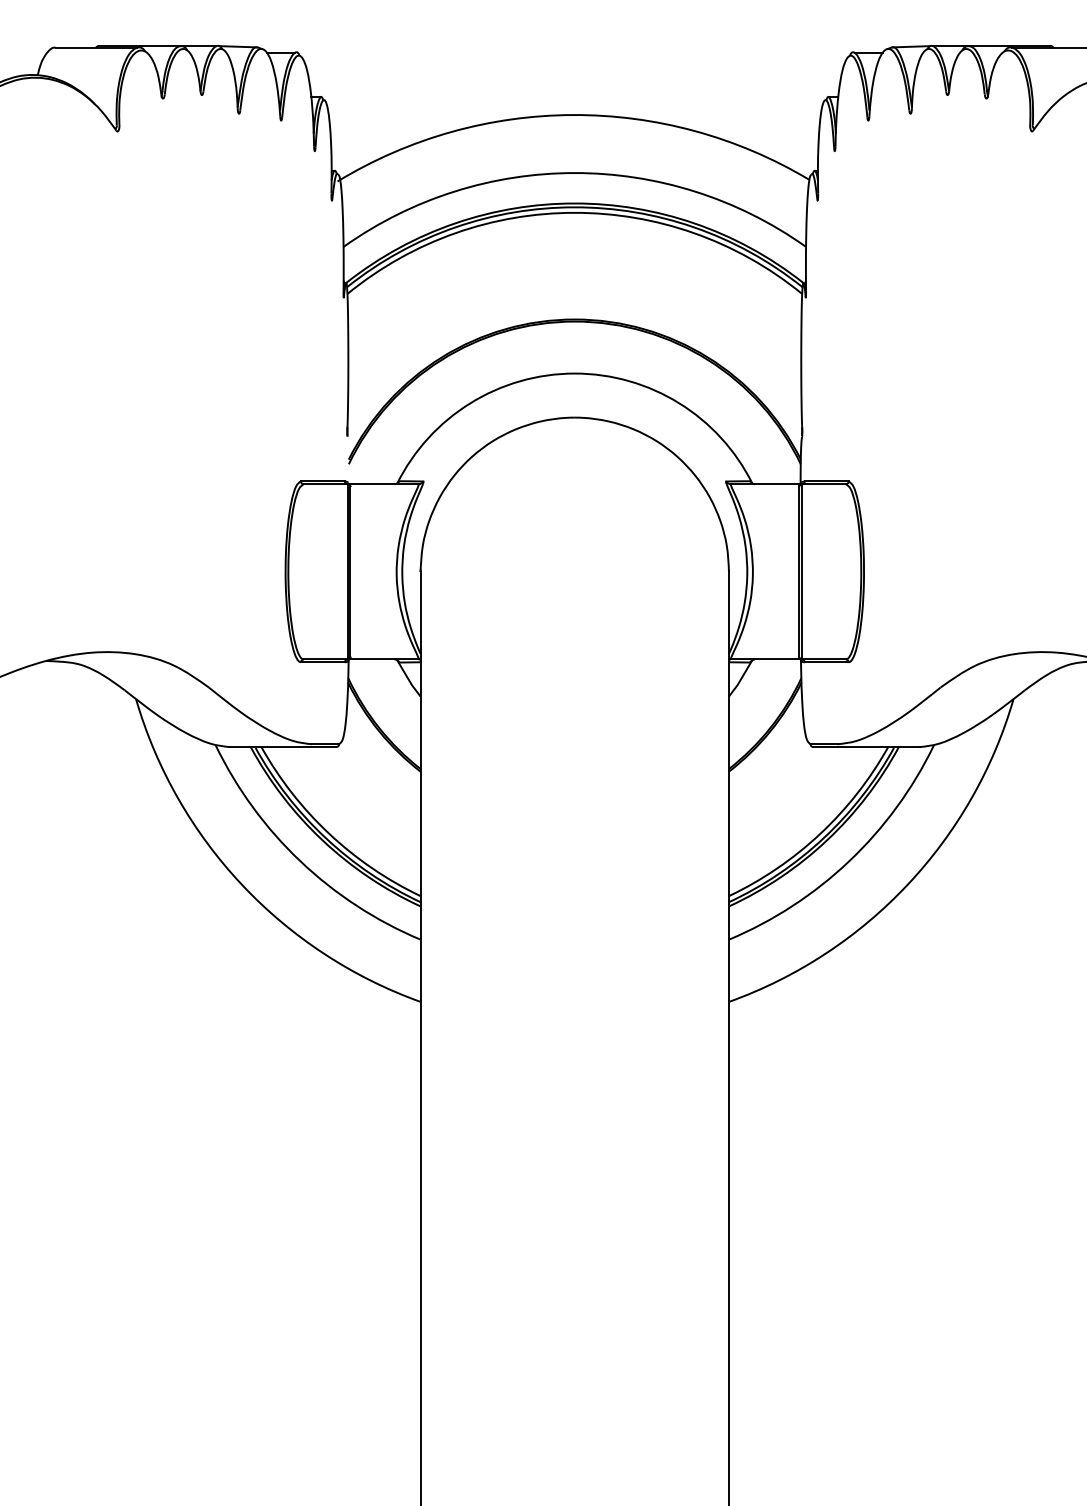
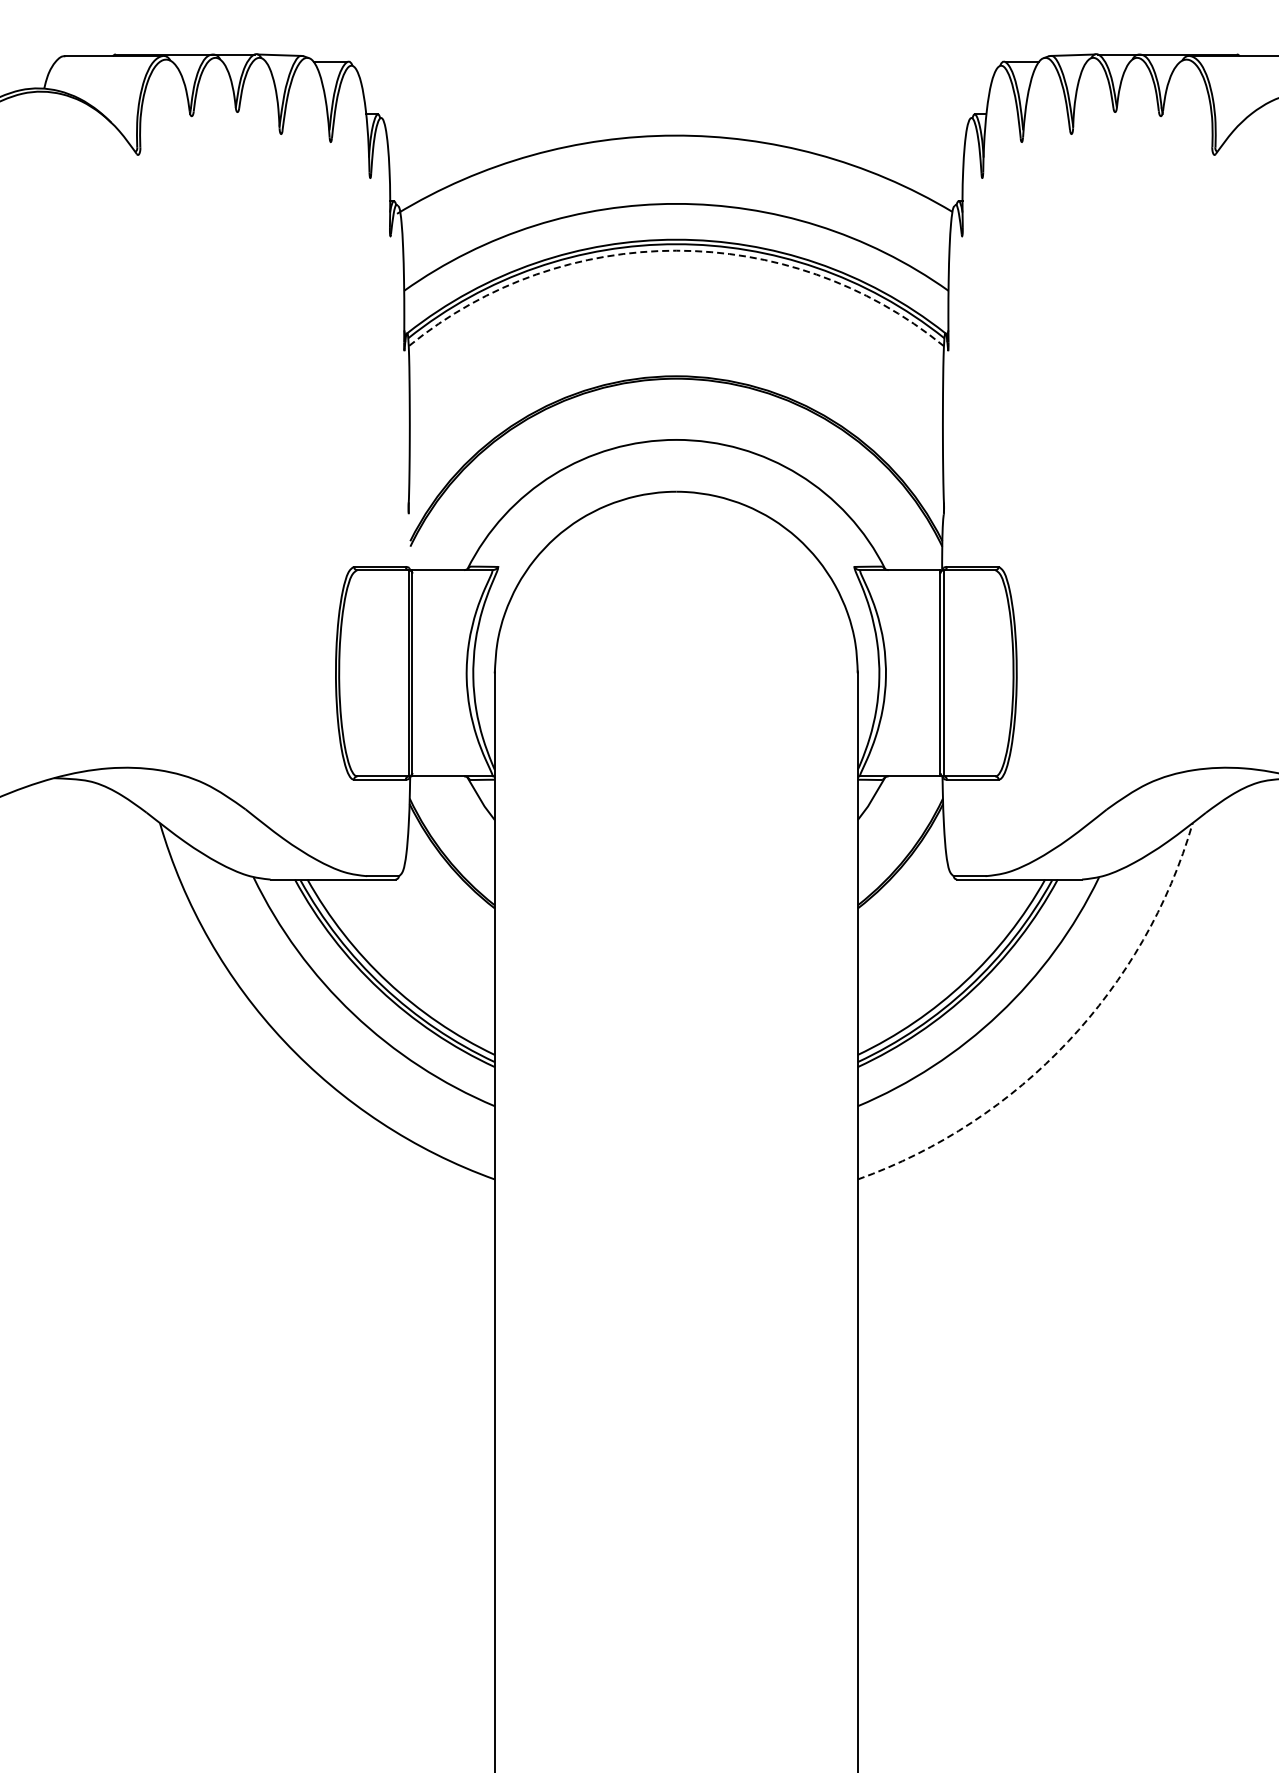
arc: (574, 212) -> (676, 250), solid -> dashed
arc: (907, 884) -> (1068, 1041), solid -> dashed

